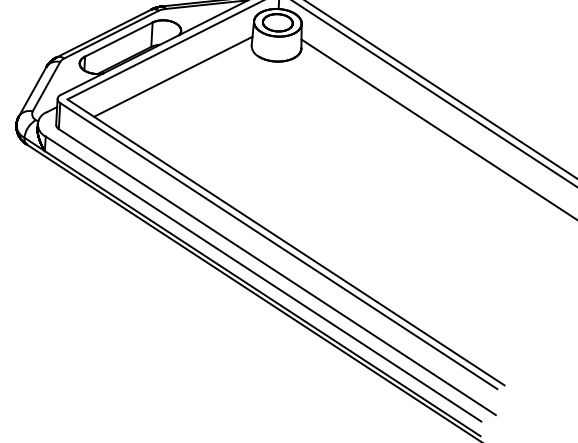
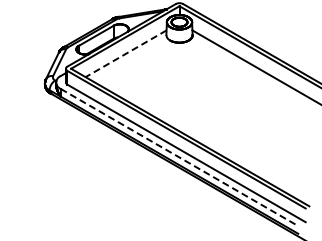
line: (174, 76) -> (126, 53), solid -> dashed
line: (263, 279) -> (179, 157), solid -> dashed

